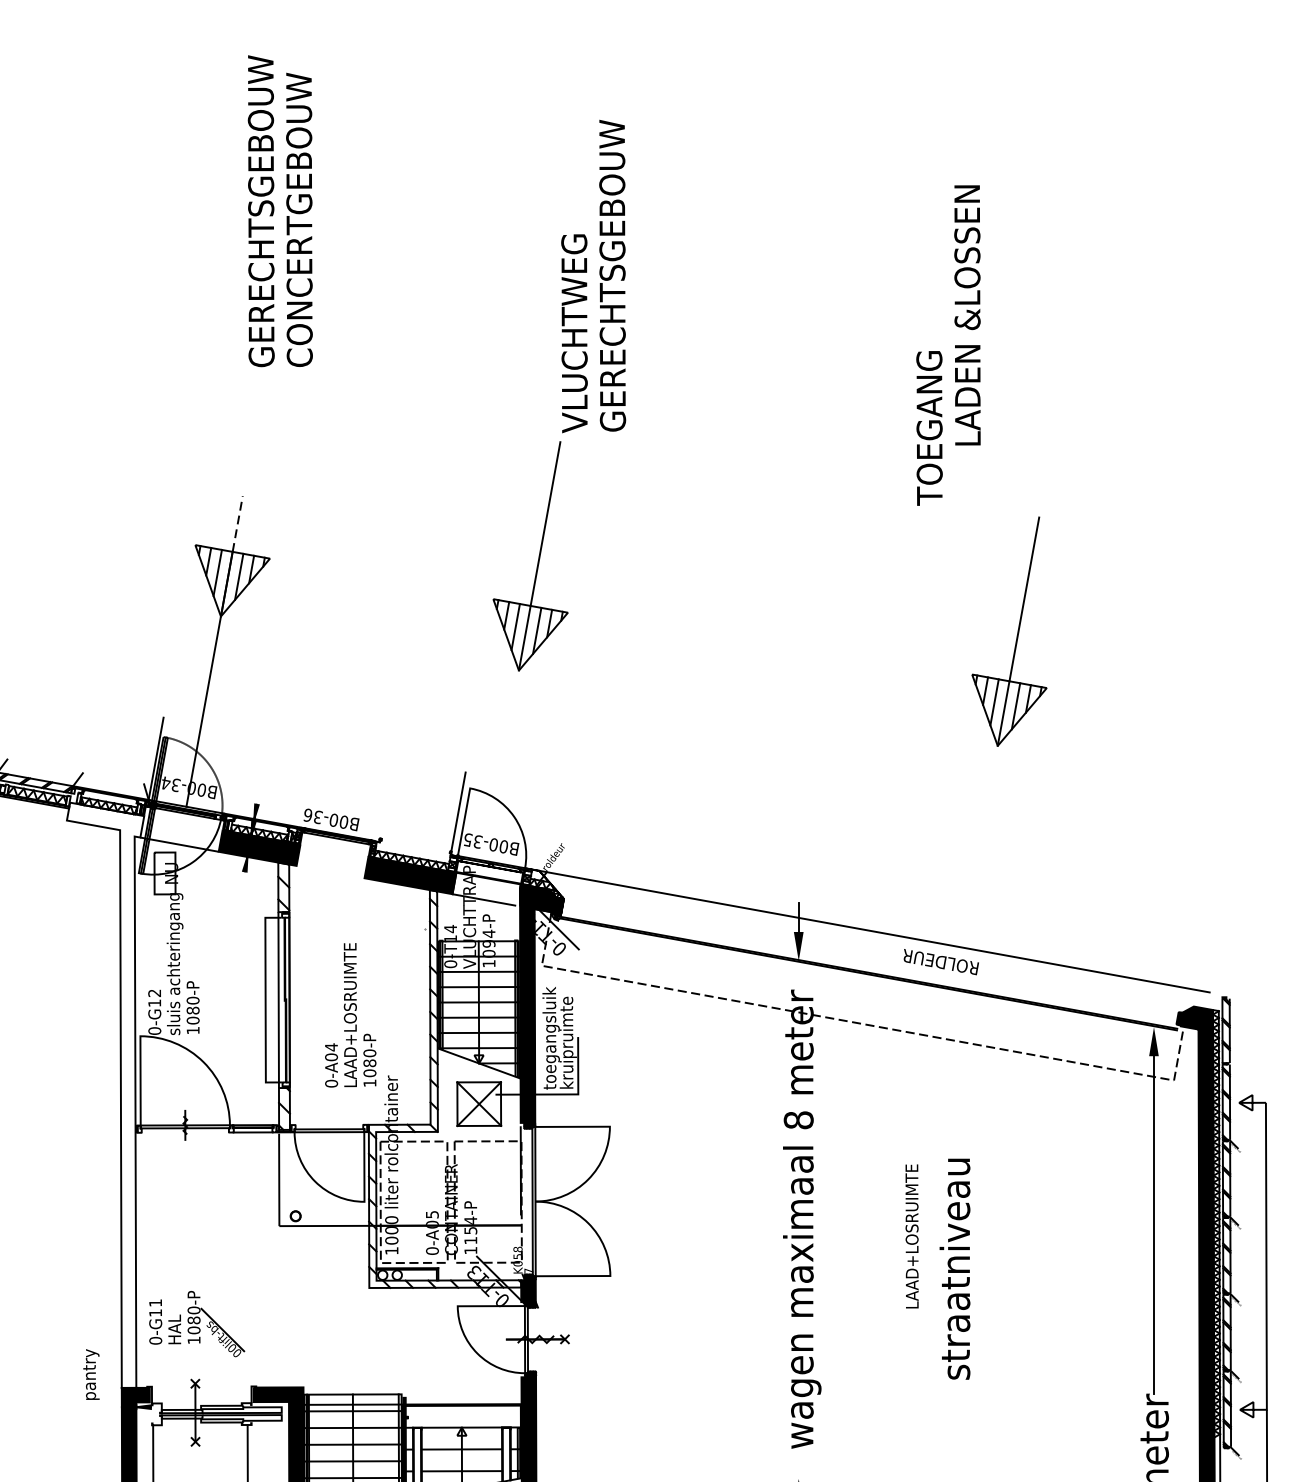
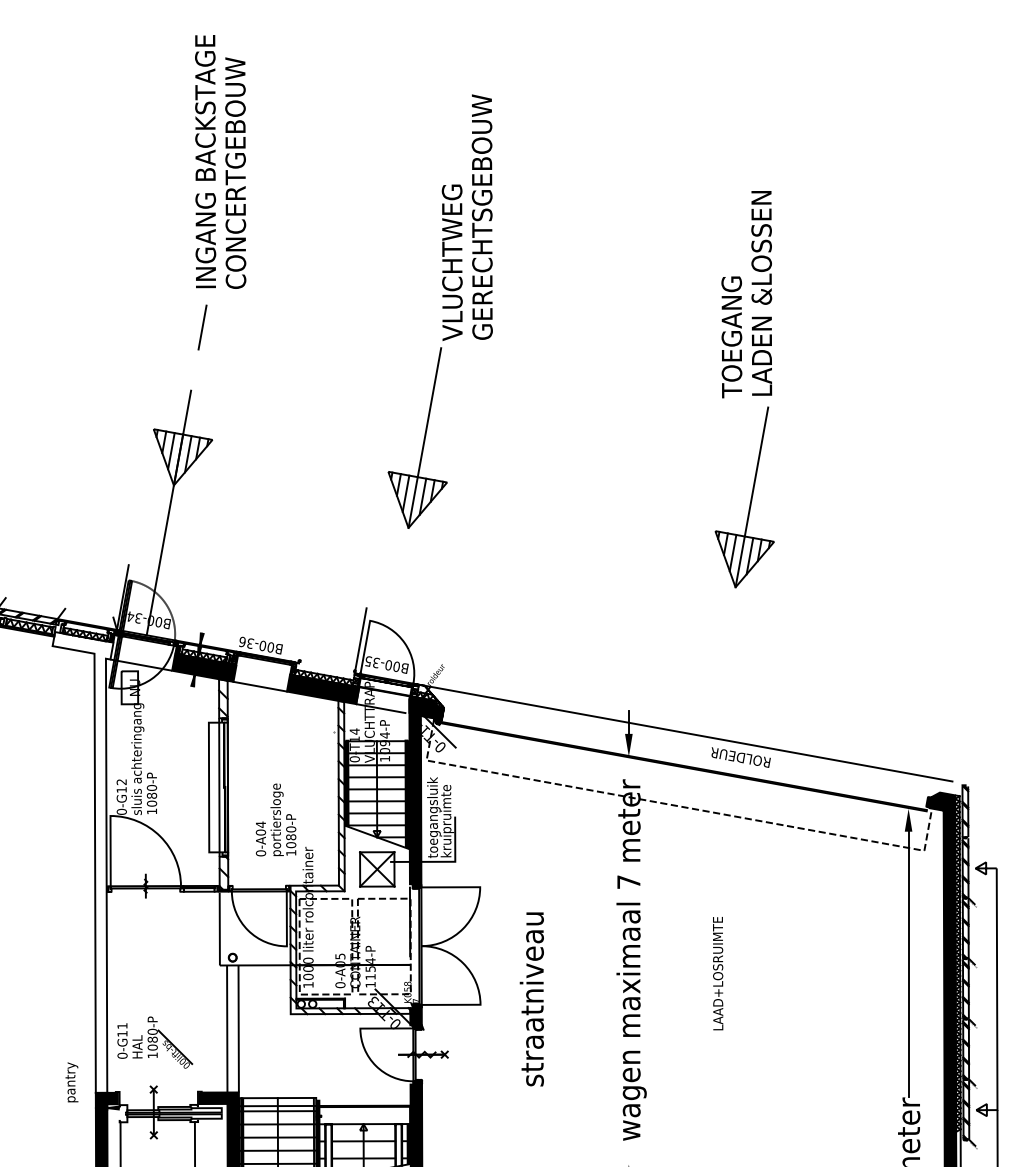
text: (261, 206) -> (205, 162), GERECHTSGEBOUW -> INGANG BACKSTAGE
text: (967, 315) -> (761, 293), moved
line: (257, 415) -> (202, 327), added
line: (238, 523) -> (187, 412), dashed -> solid
part: (1016, 633) -> (750, 498), moved
line: (329, 871) -> (259, 686), added
text: (351, 1015) -> (276, 799), LAAD+LOSRUIMTE -> portiersloge
text: (798, 1120) -> (628, 882), 8 -> 7
text: (954, 1269) -> (531, 999), moved
line: (289, 1306) -> (227, 1028), added
line: (302, 1306) -> (238, 1028), added

